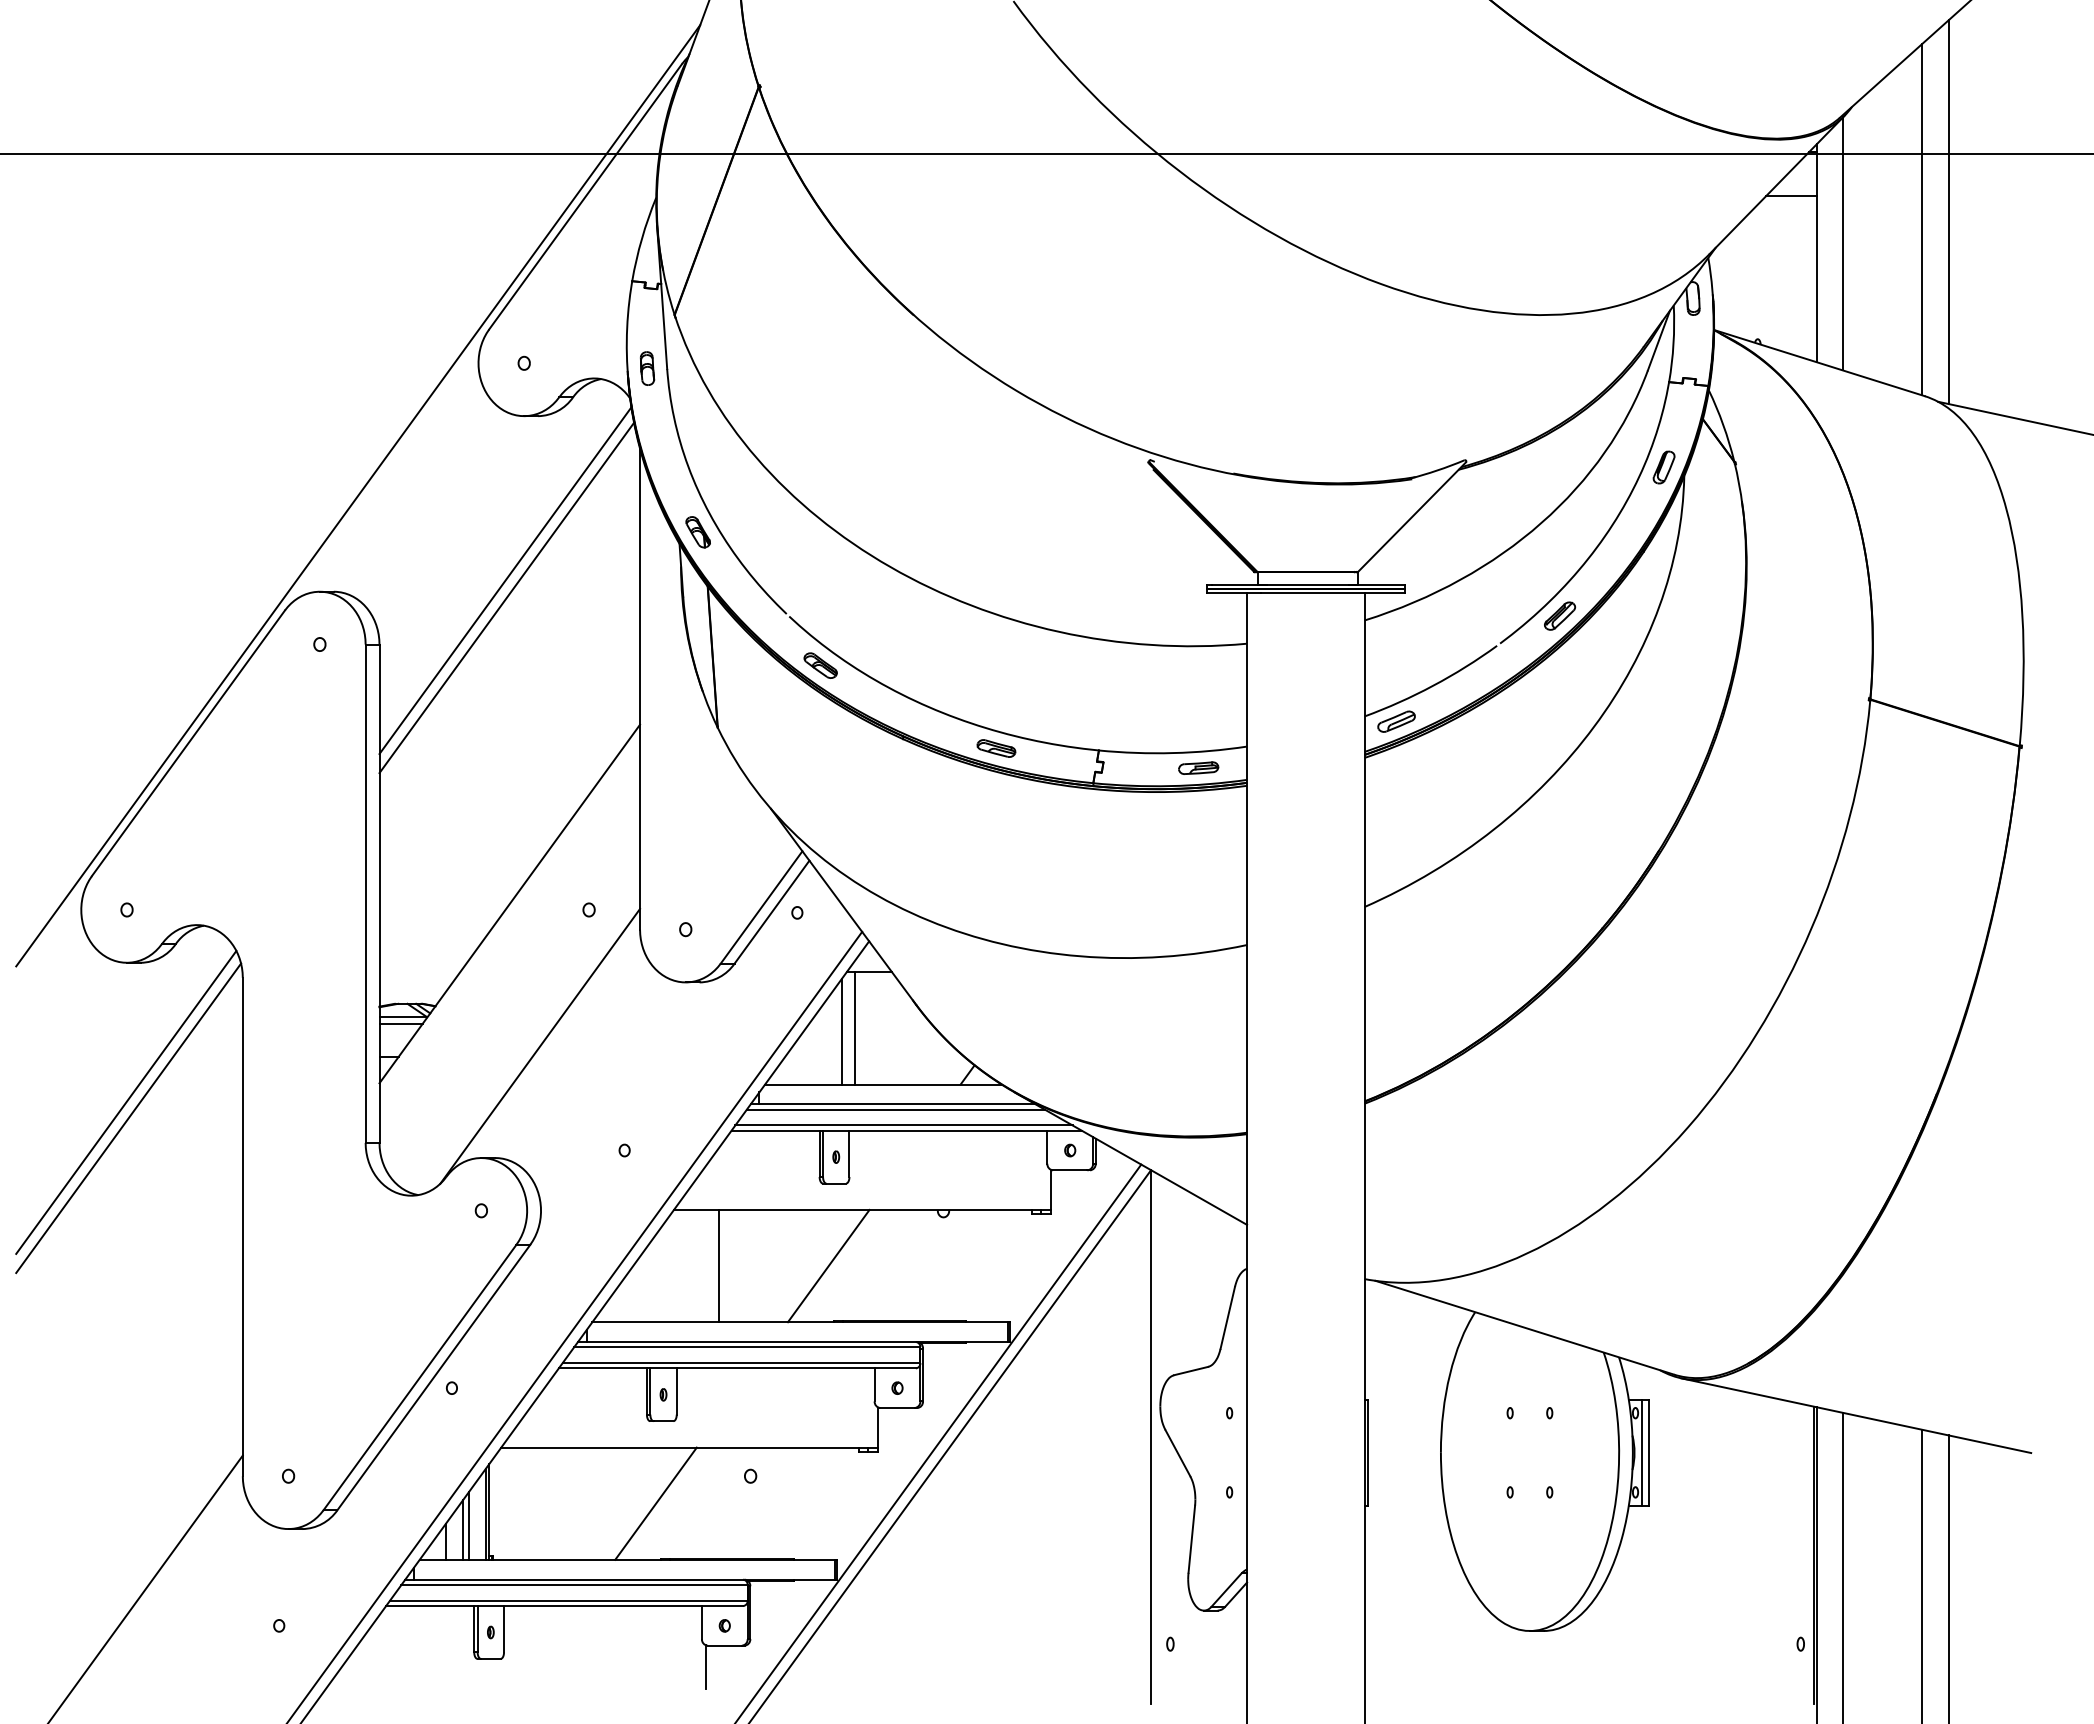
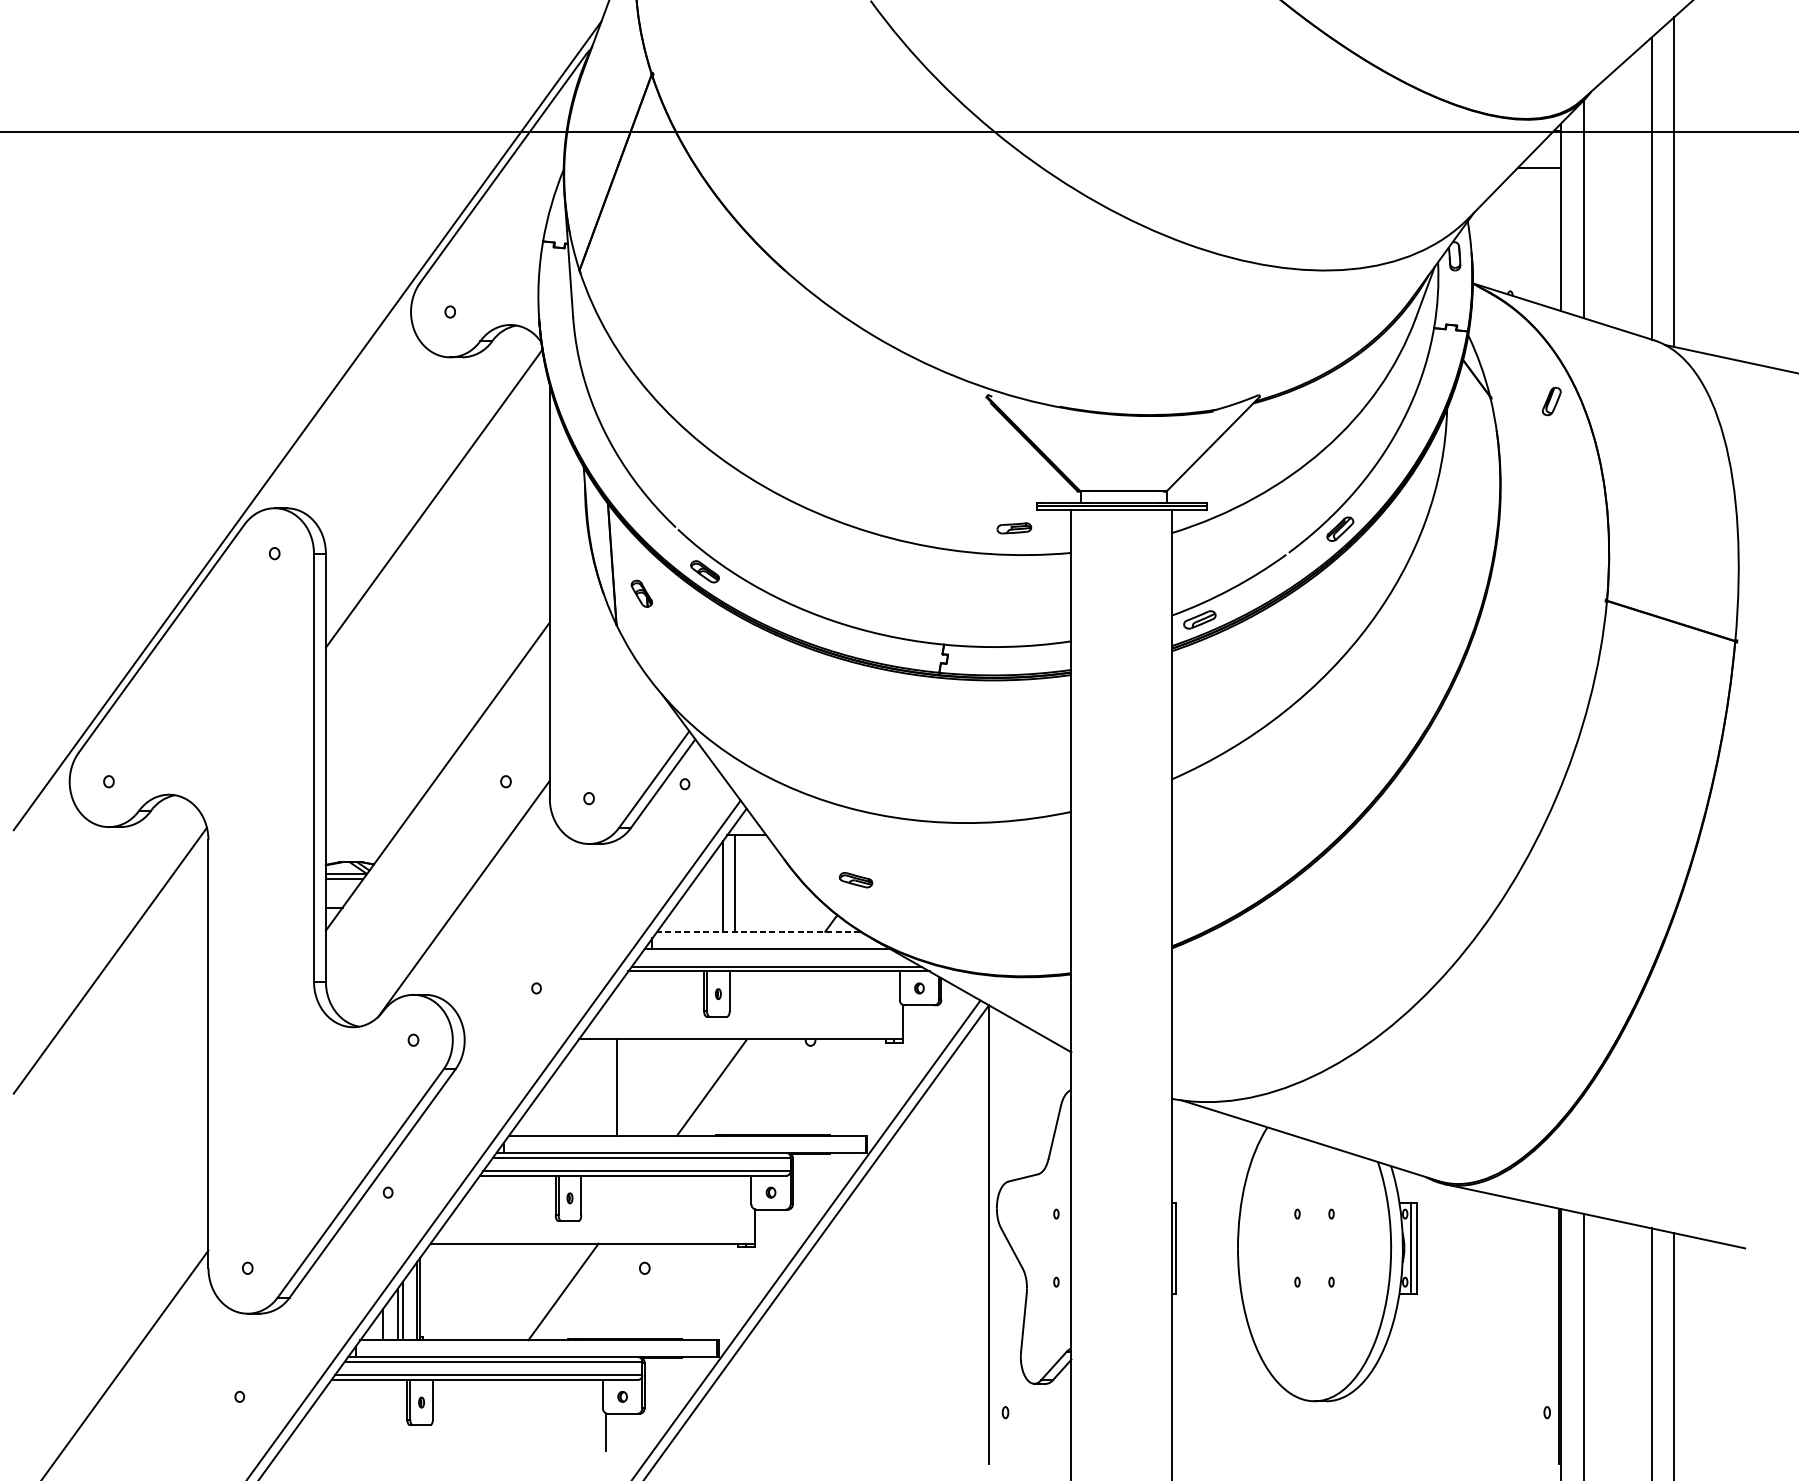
part: (647, 368) -> (556, 316), removed
part: (1663, 467) -> (1551, 401), moved
part: (697, 532) -> (641, 593), moved
line: (506, 597) -> (435, 513), removed
part: (996, 748) -> (856, 880), moved
part: (1198, 767) -> (1014, 527), moved
line: (882, 1084) -> (758, 931), solid -> dashed
line: (126, 1101) -> (108, 946), removed
line: (895, 1109) -> (769, 953), removed

